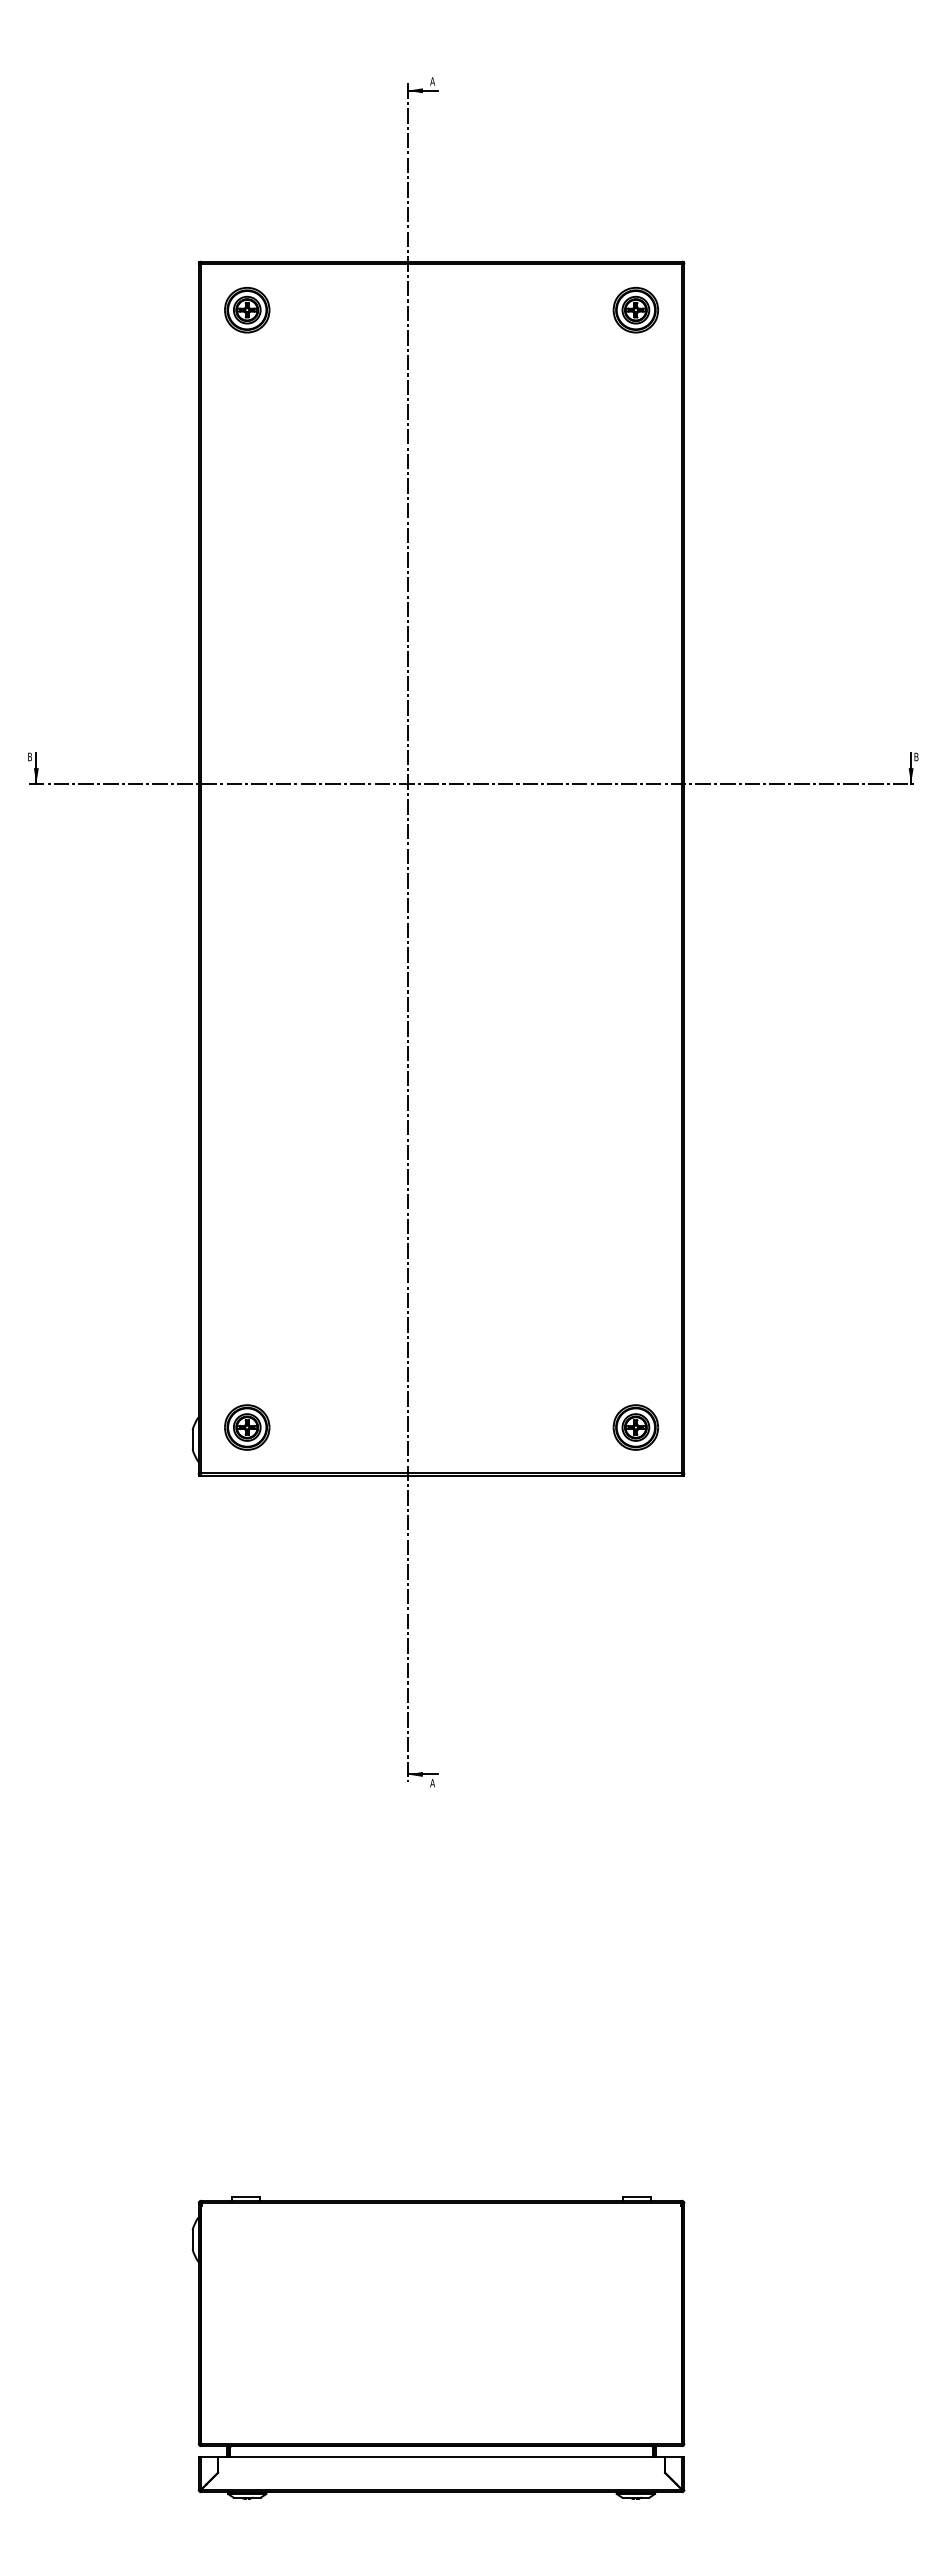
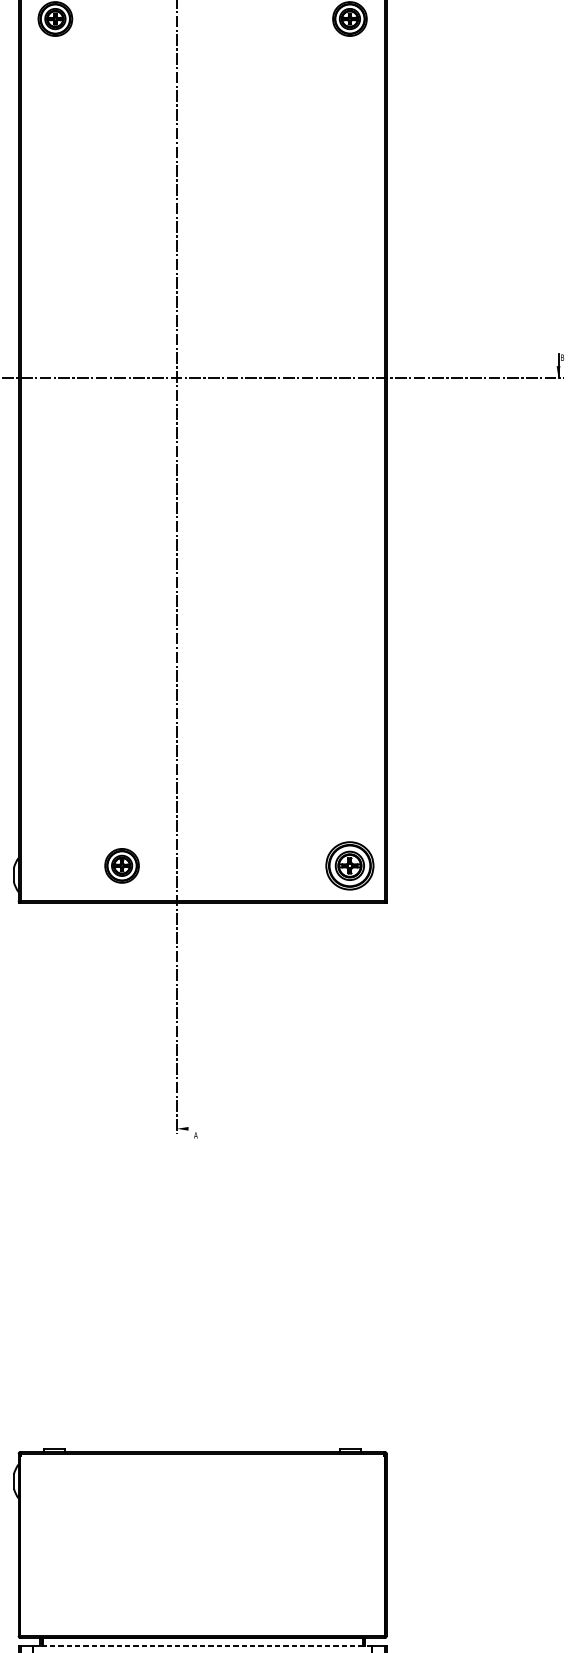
part: (247, 1427) -> (122, 865), moved
part: (635, 1427) -> (349, 865), size x1.4
line: (422, 1774) -> (188, 1128), removed
line: (441, 2457) -> (202, 1646), solid -> dashed

